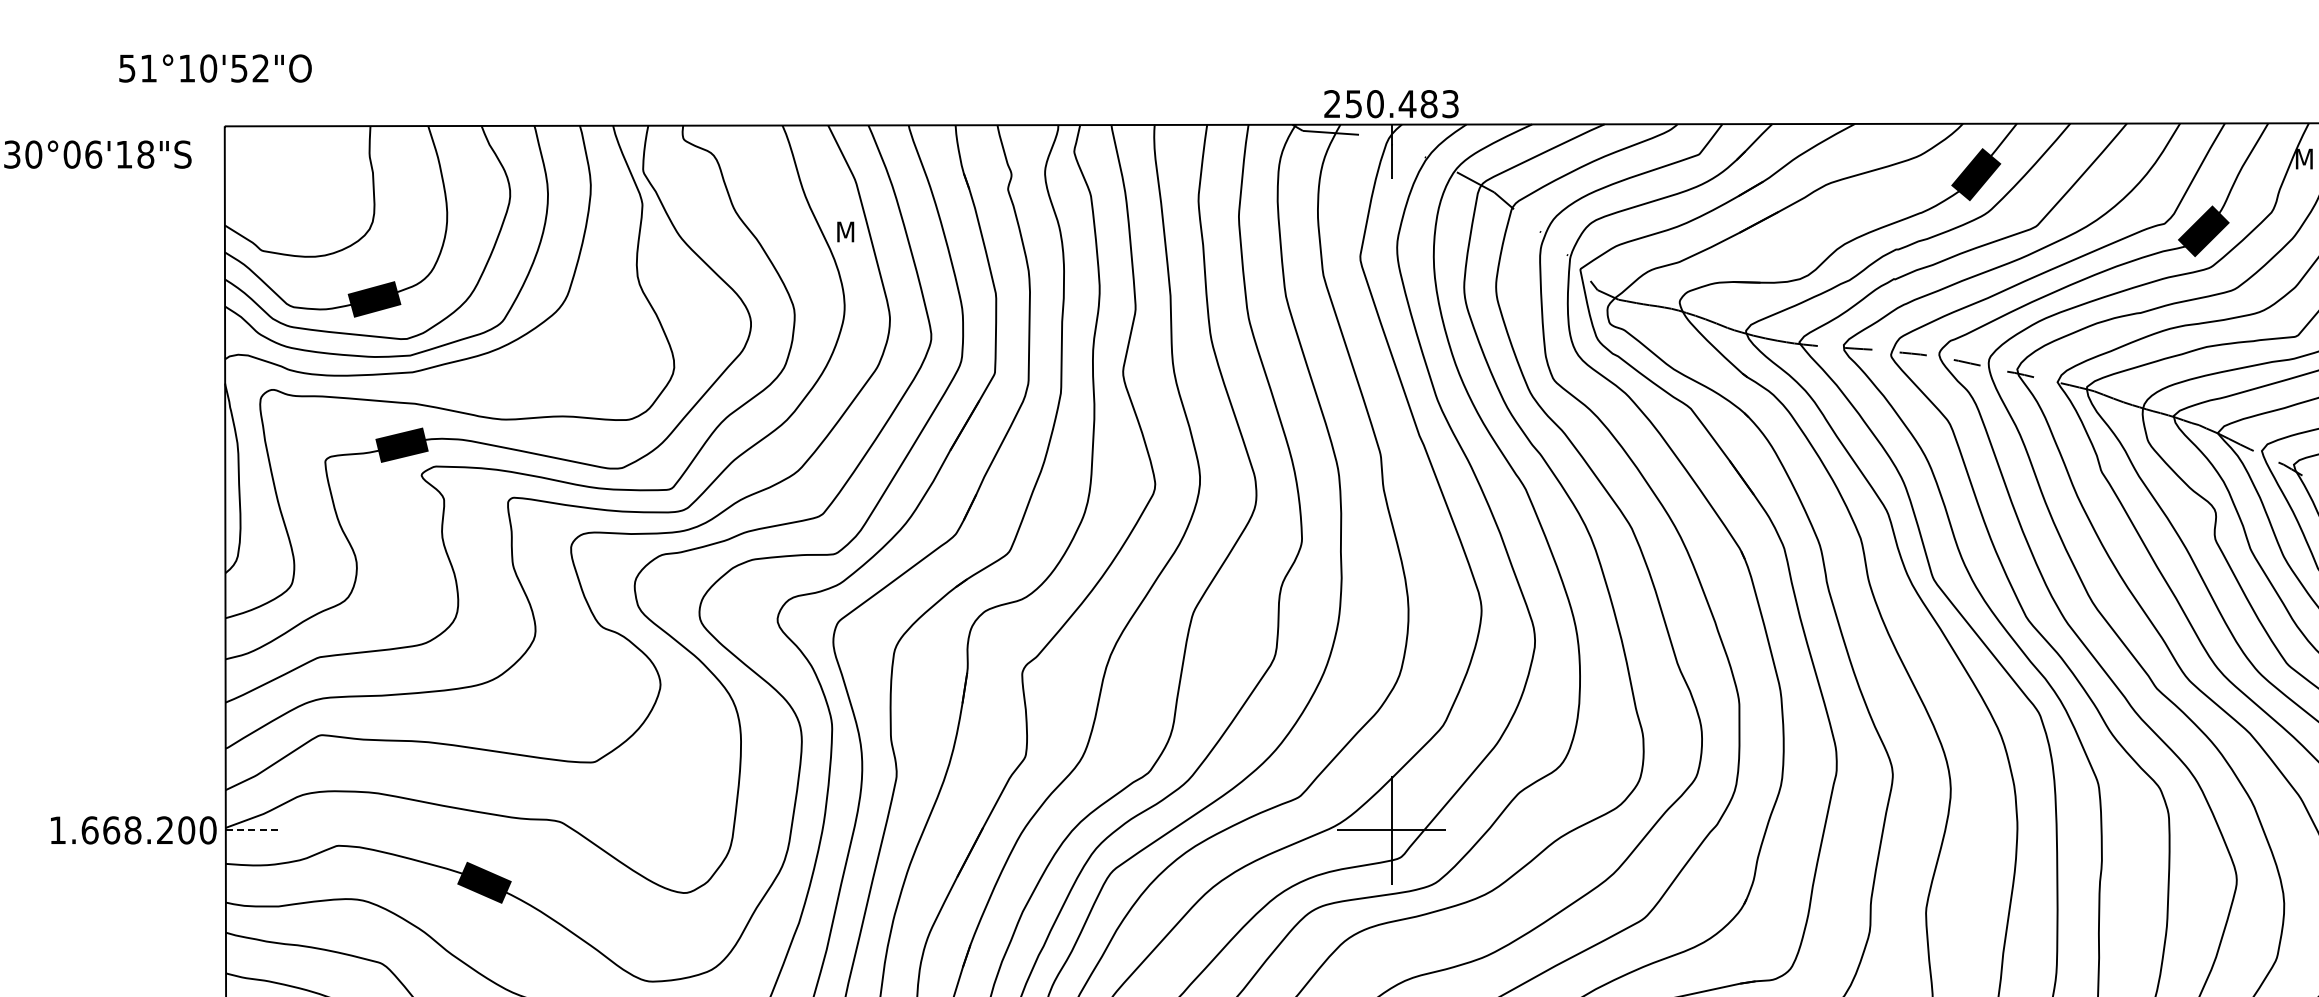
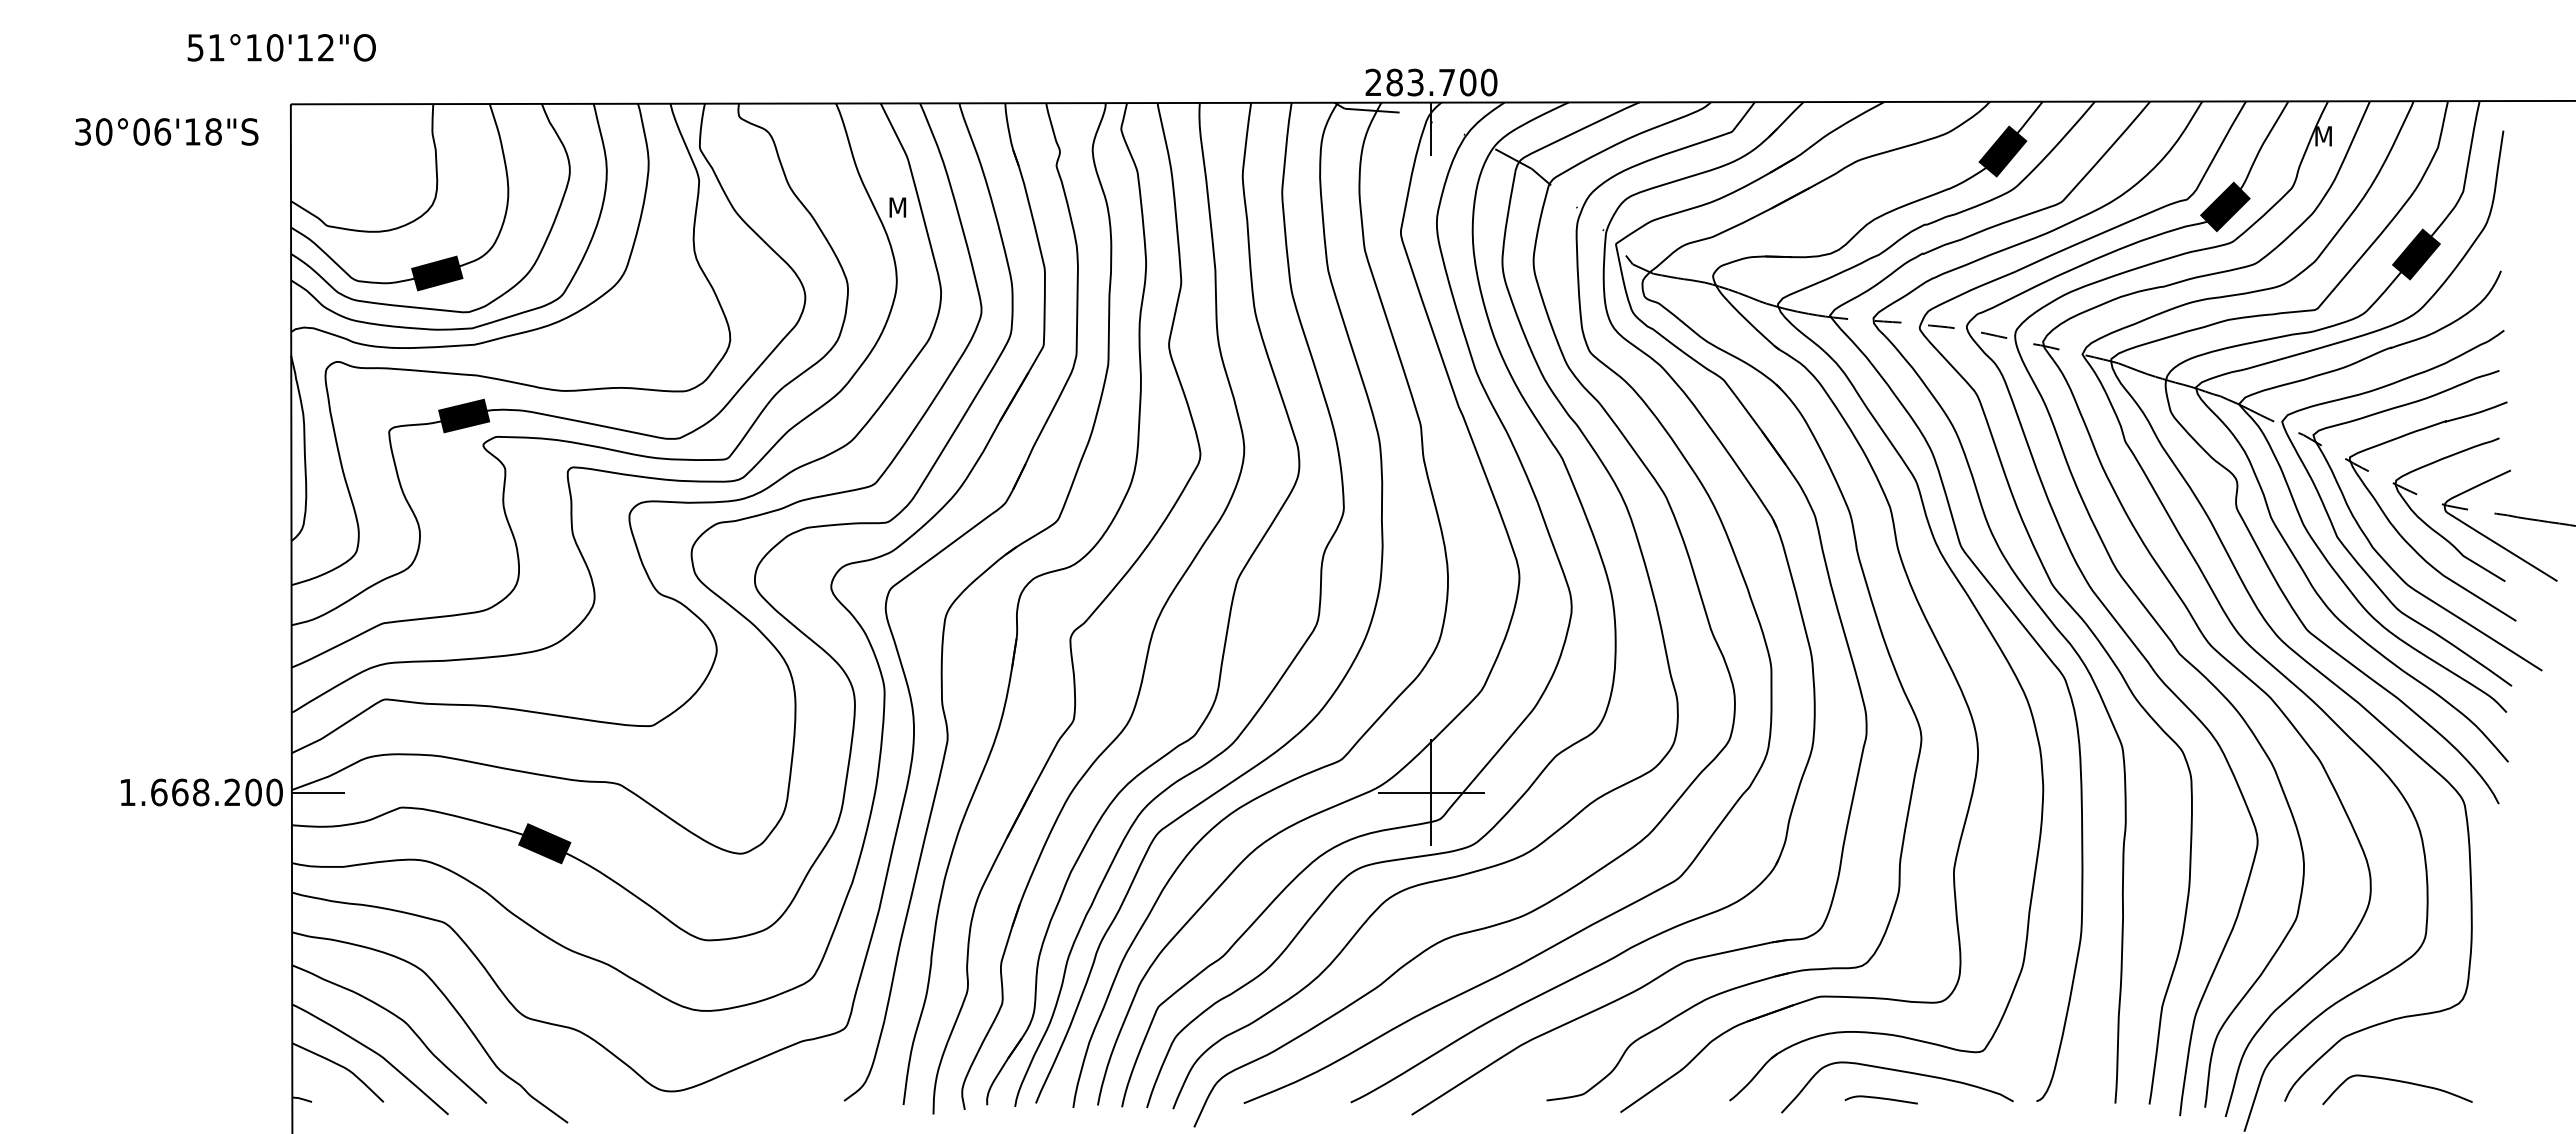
text: (238, 68) -> (304, 47), 51°10'52"O -> 51°10'12"O
text: (1401, 104) -> (1441, 82), 250.483 -> 283.700
line: (253, 830) -> (318, 792), dashed -> solid

